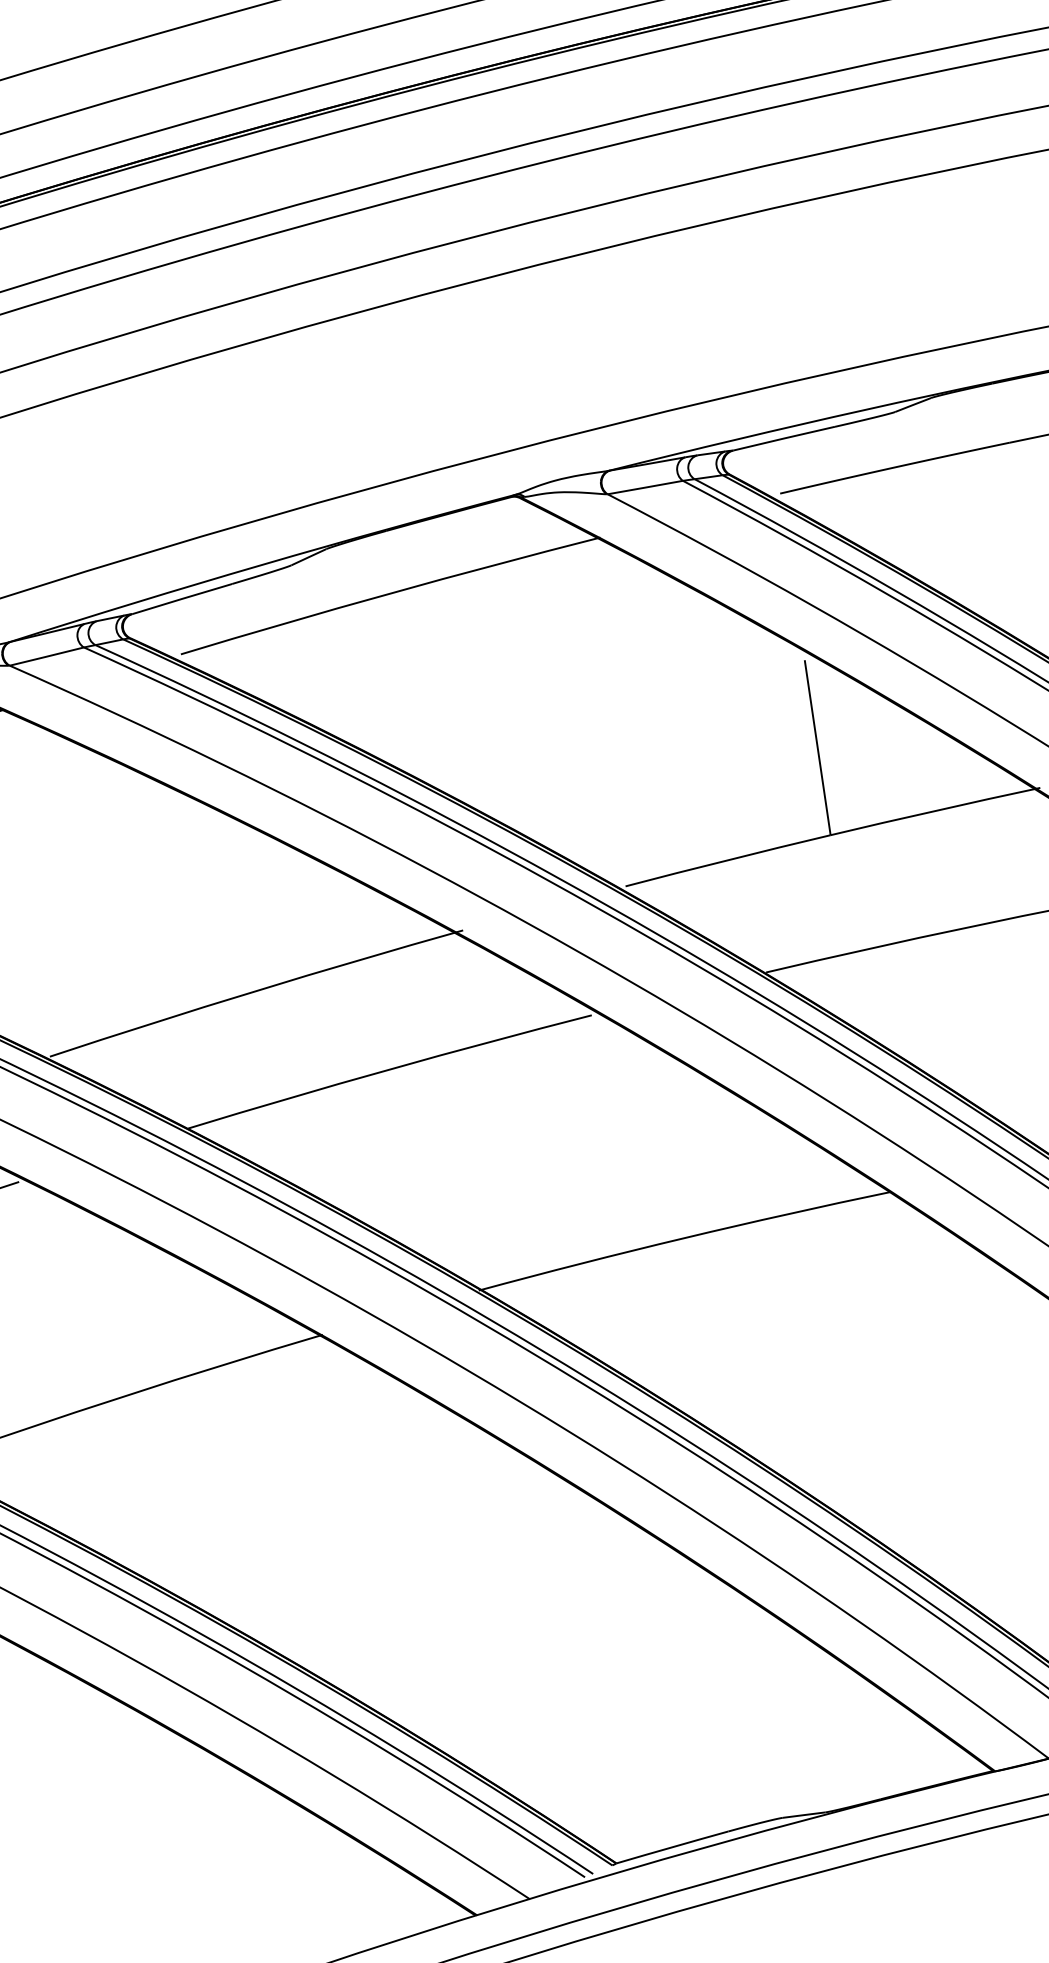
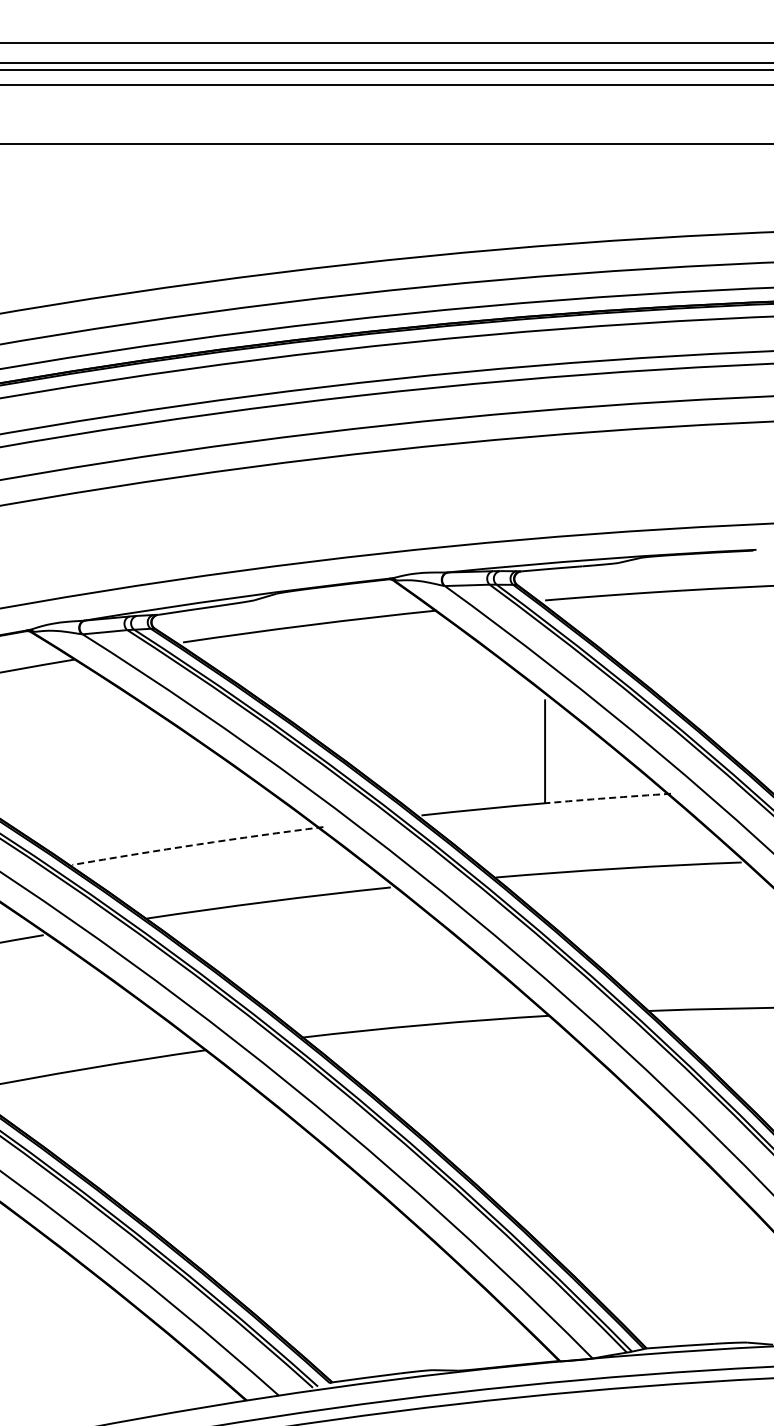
arc: (936, 811) -> (608, 798), solid -> dashed
arc: (255, 991) -> (197, 844), solid -> dashed

